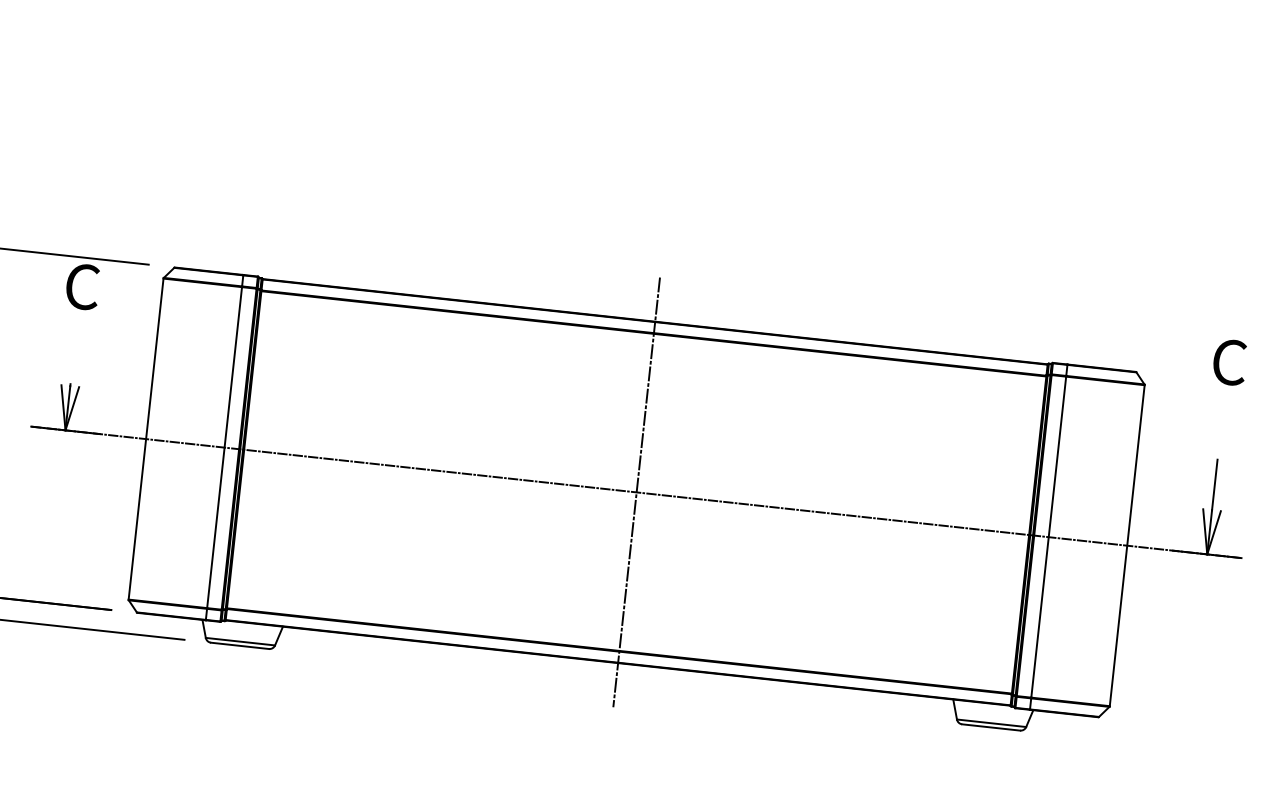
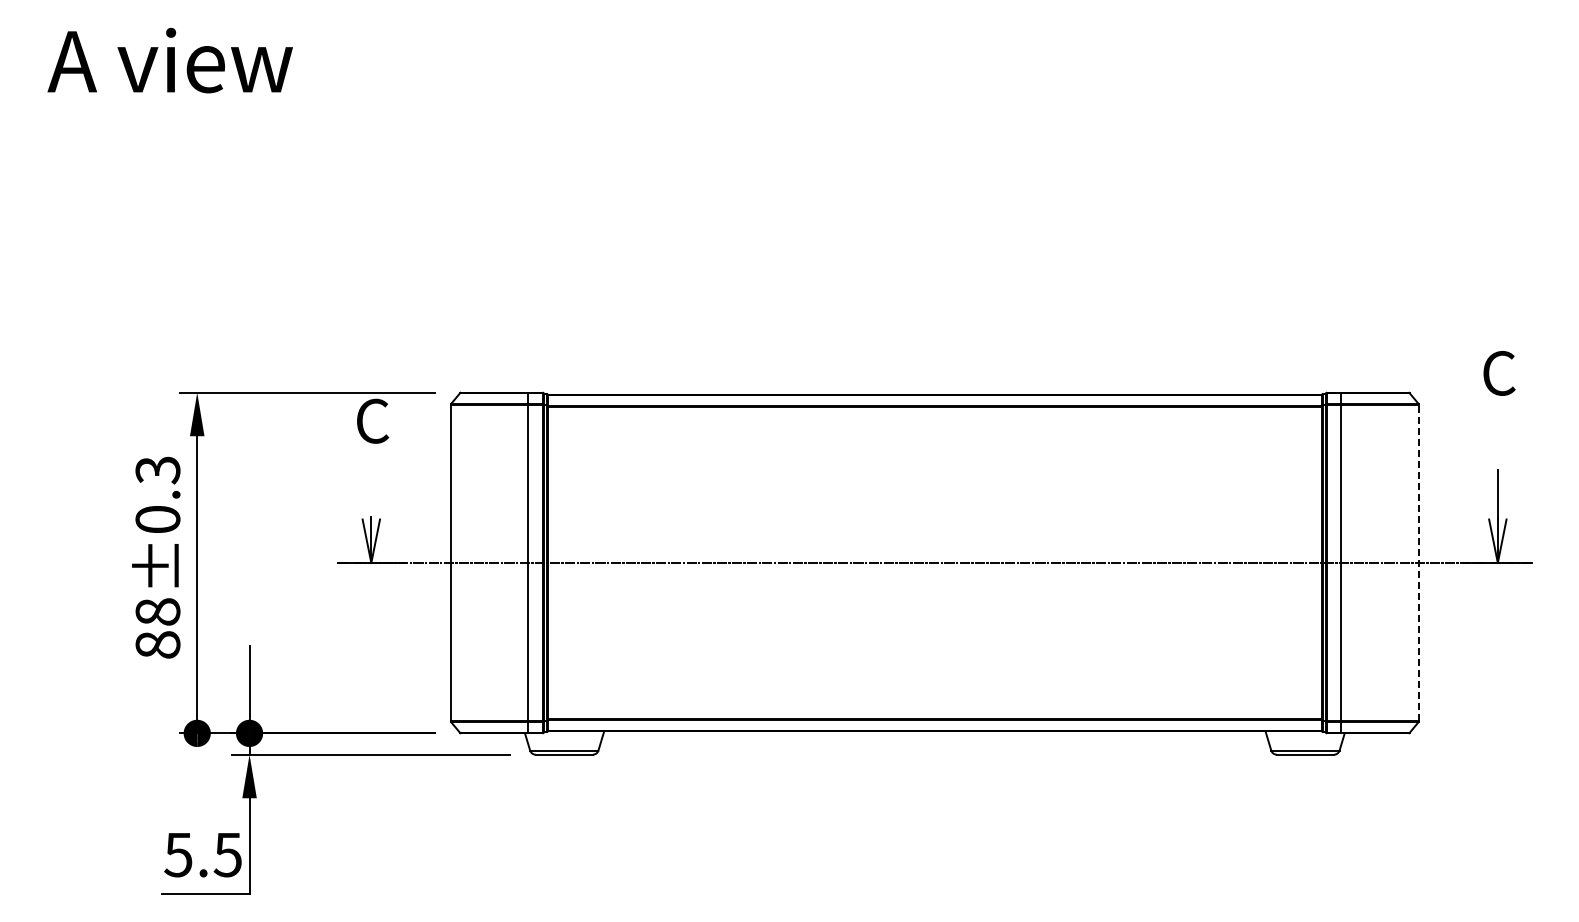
line: (636, 492) -> (934, 563), removed
line: (1126, 545) -> (1418, 562), solid -> dashed

